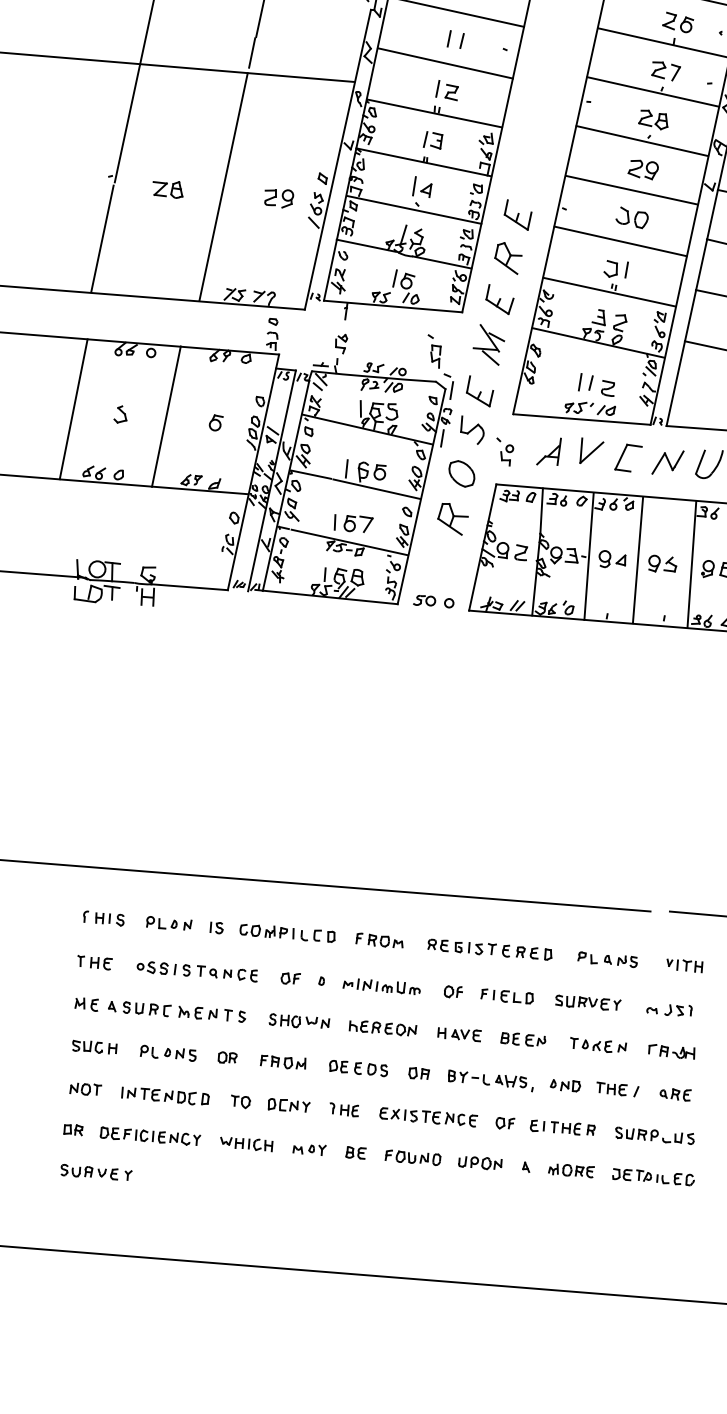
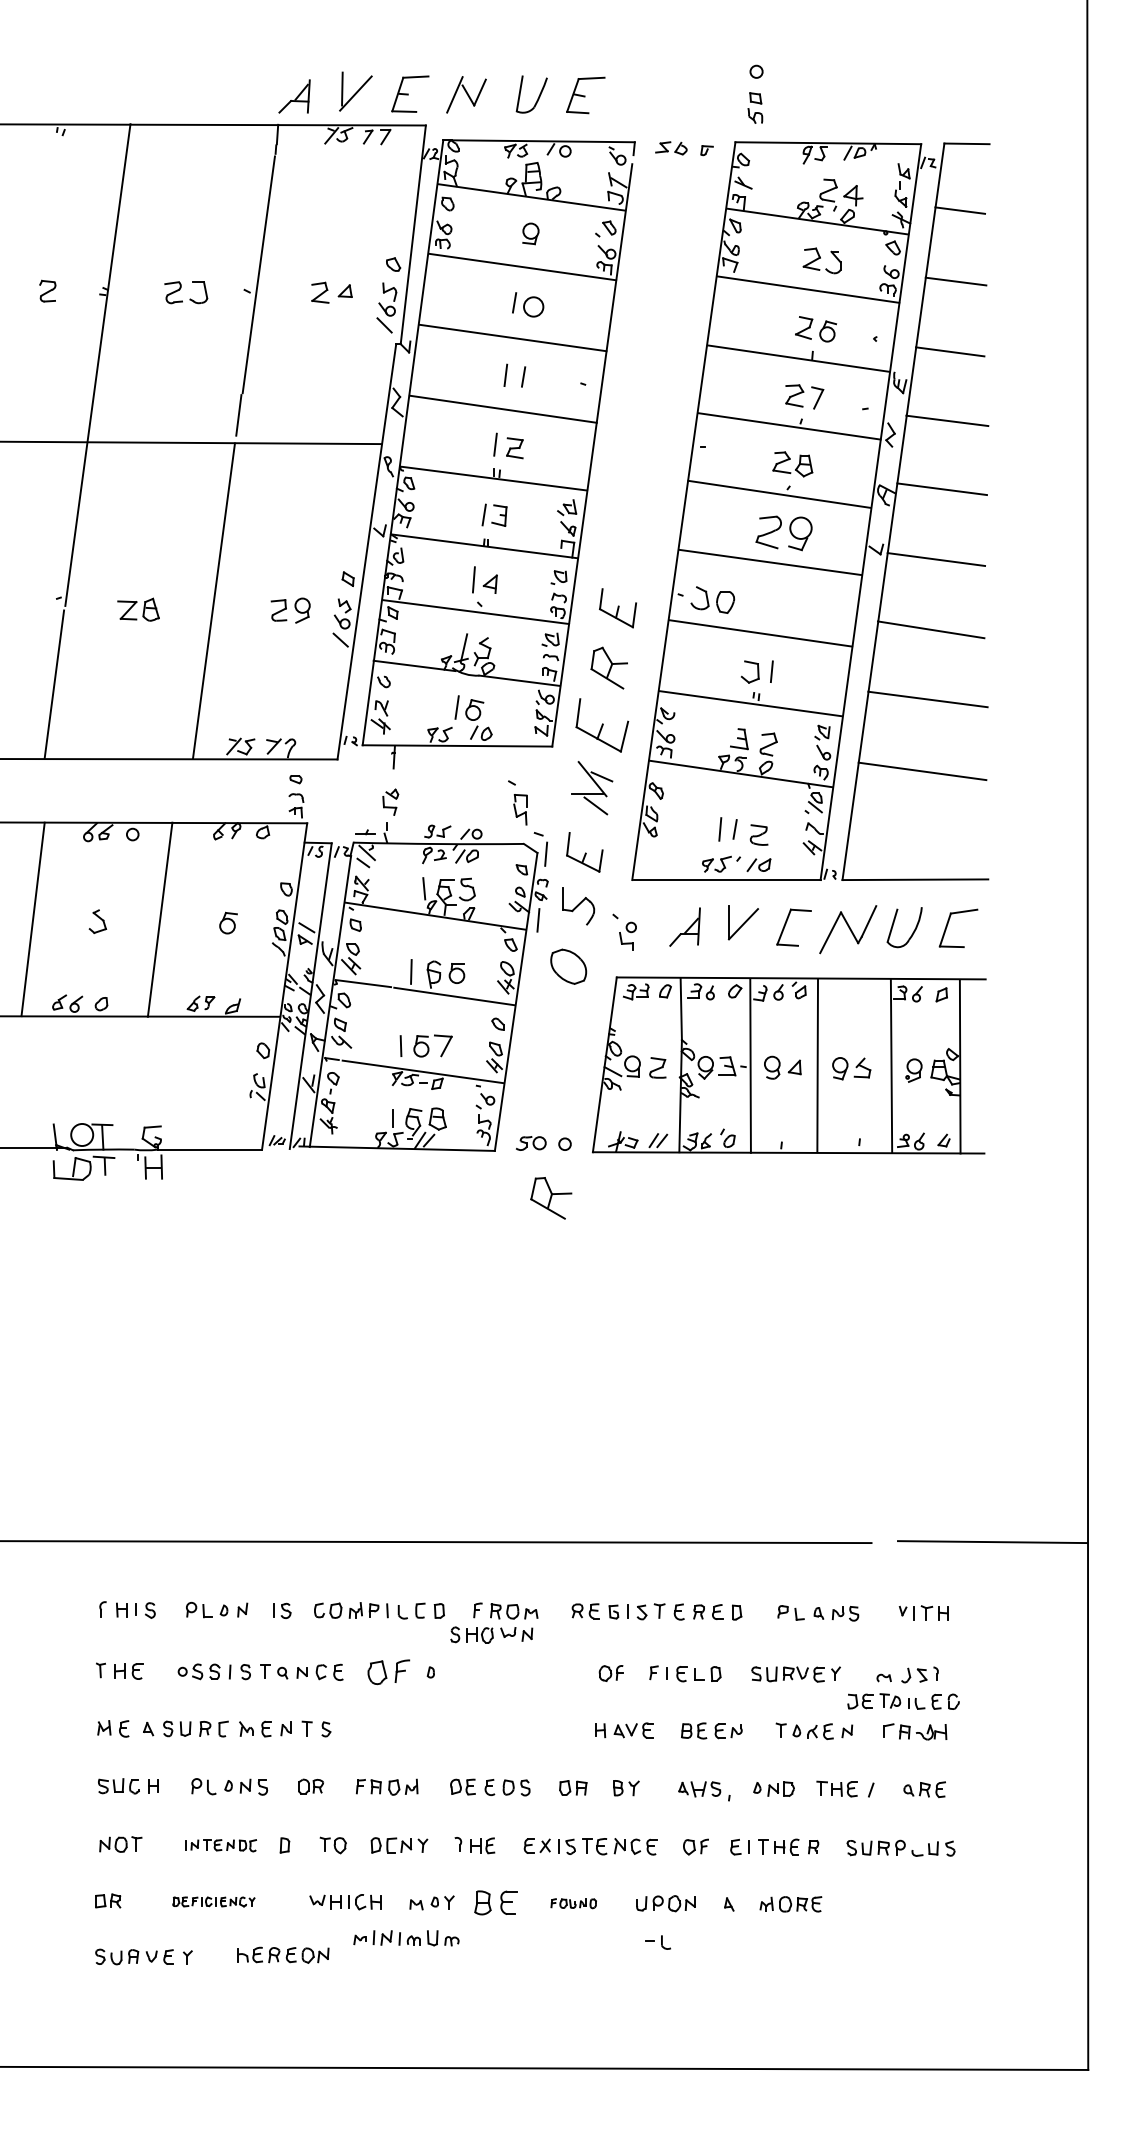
part: (642, 169) -> (783, 533), size x1.4
part: (631, 217) -> (712, 599), moved
part: (499, 298) -> (601, 724), size x1.4
part: (668, 462) -> (848, 929), size x1.4
part: (453, 519) -> (551, 1198), moved
part: (290, 978) -> (388, 1672), size x1.6
part: (381, 986) -> (406, 1938), moved
part: (299, 1021) -> (491, 1634), moved
part: (383, 1027) -> (283, 1954), moved
part: (480, 1079) -> (657, 1942), moved
part: (158, 1095) -> (220, 1845), size x0.7
part: (150, 1136) -> (213, 1901), size x0.6
part: (355, 1152) -> (494, 1902), size x1.6
part: (412, 1157) -> (573, 1903), size x0.6
part: (653, 1177) -> (903, 1701), moved

